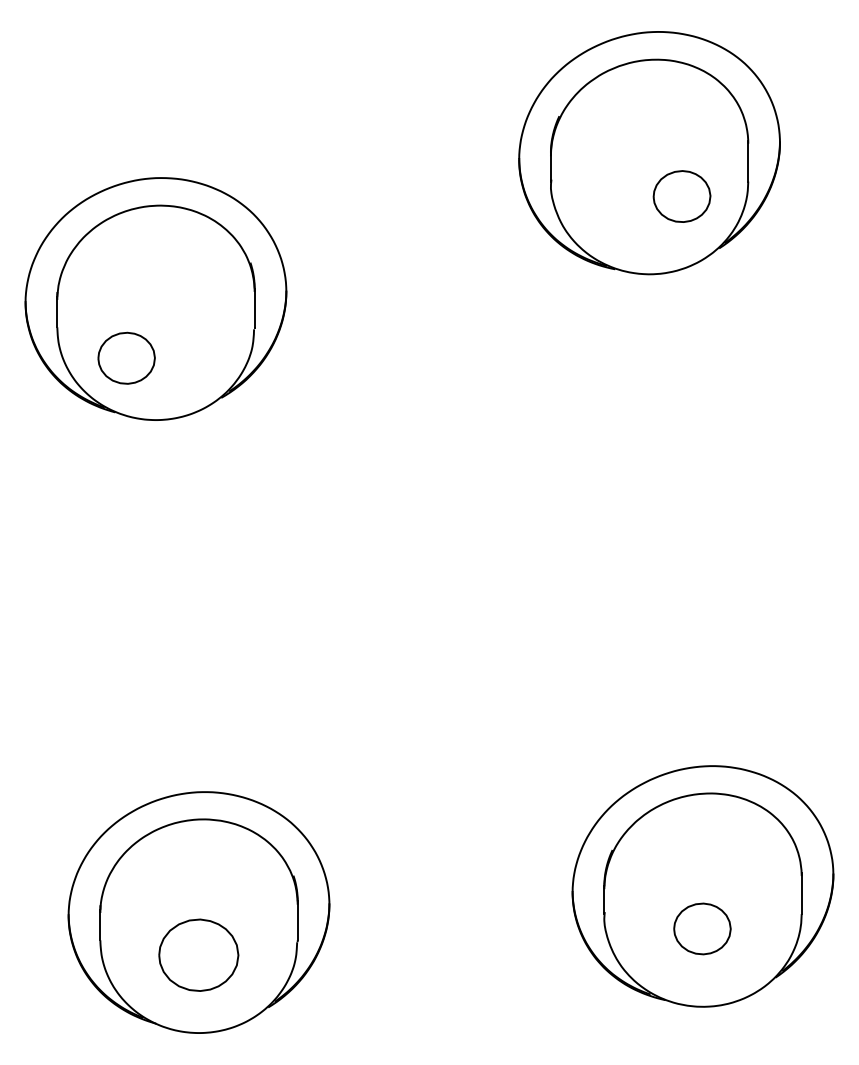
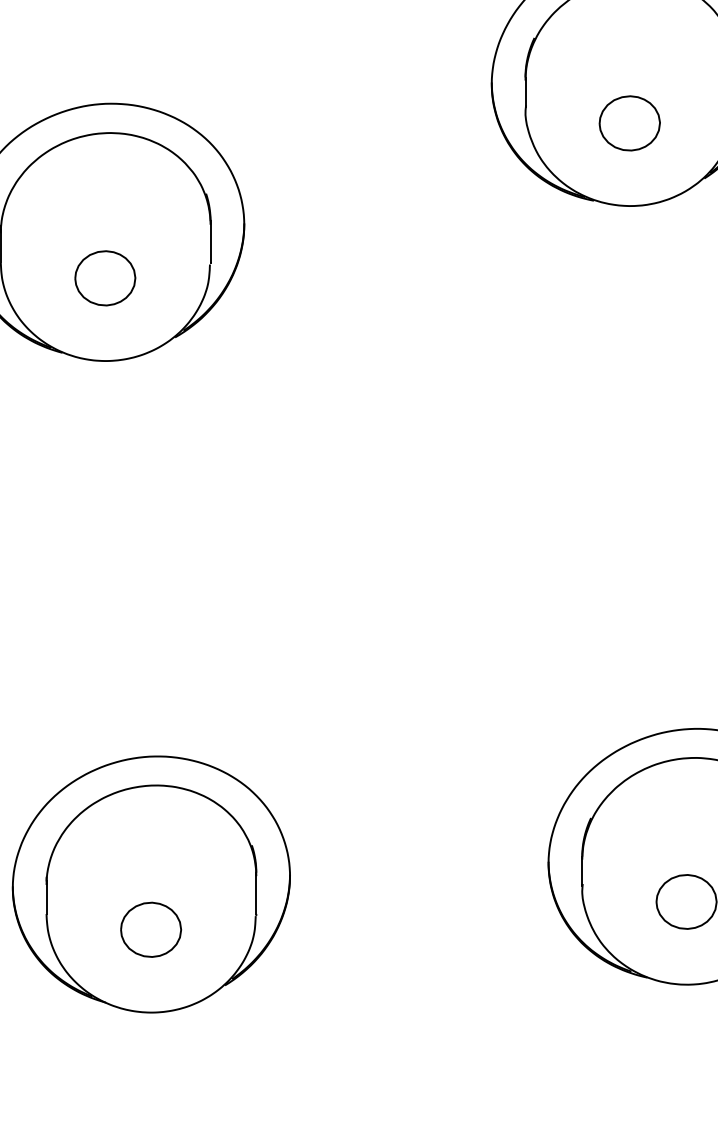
part: (681, 196) -> (629, 123), moved
part: (126, 357) -> (105, 277), moved
part: (198, 954) -> (150, 929), size x0.71

